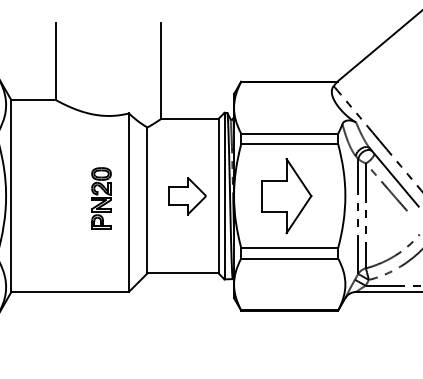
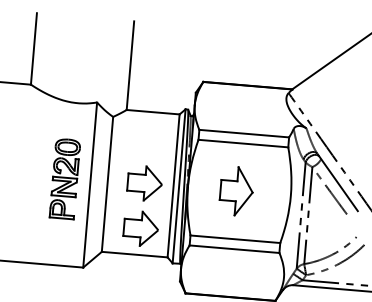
part: (286, 196) -> (236, 191), size x0.7
part: (101, 198) -> (65, 179), size x1.4
part: (187, 245) -> (141, 229), added

